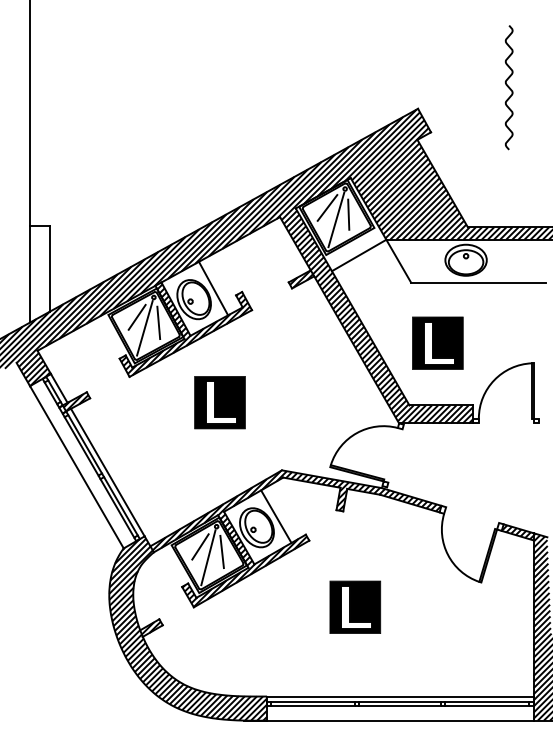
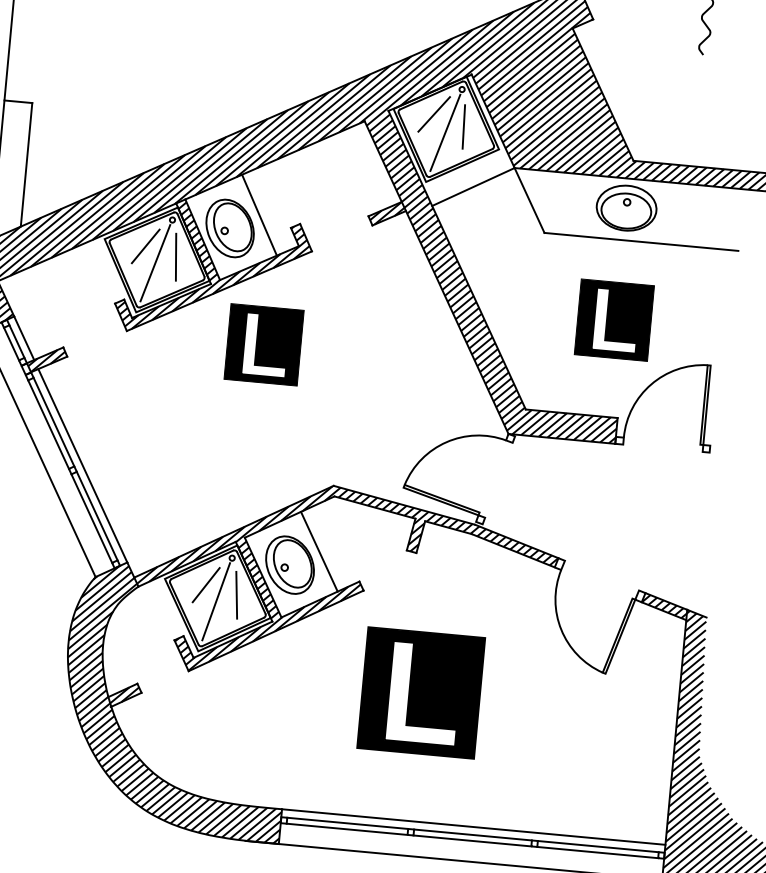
part: (437, 342) -> (614, 319), moved
part: (219, 402) -> (263, 344), moved
part: (354, 606) -> (419, 691), size x1.6

